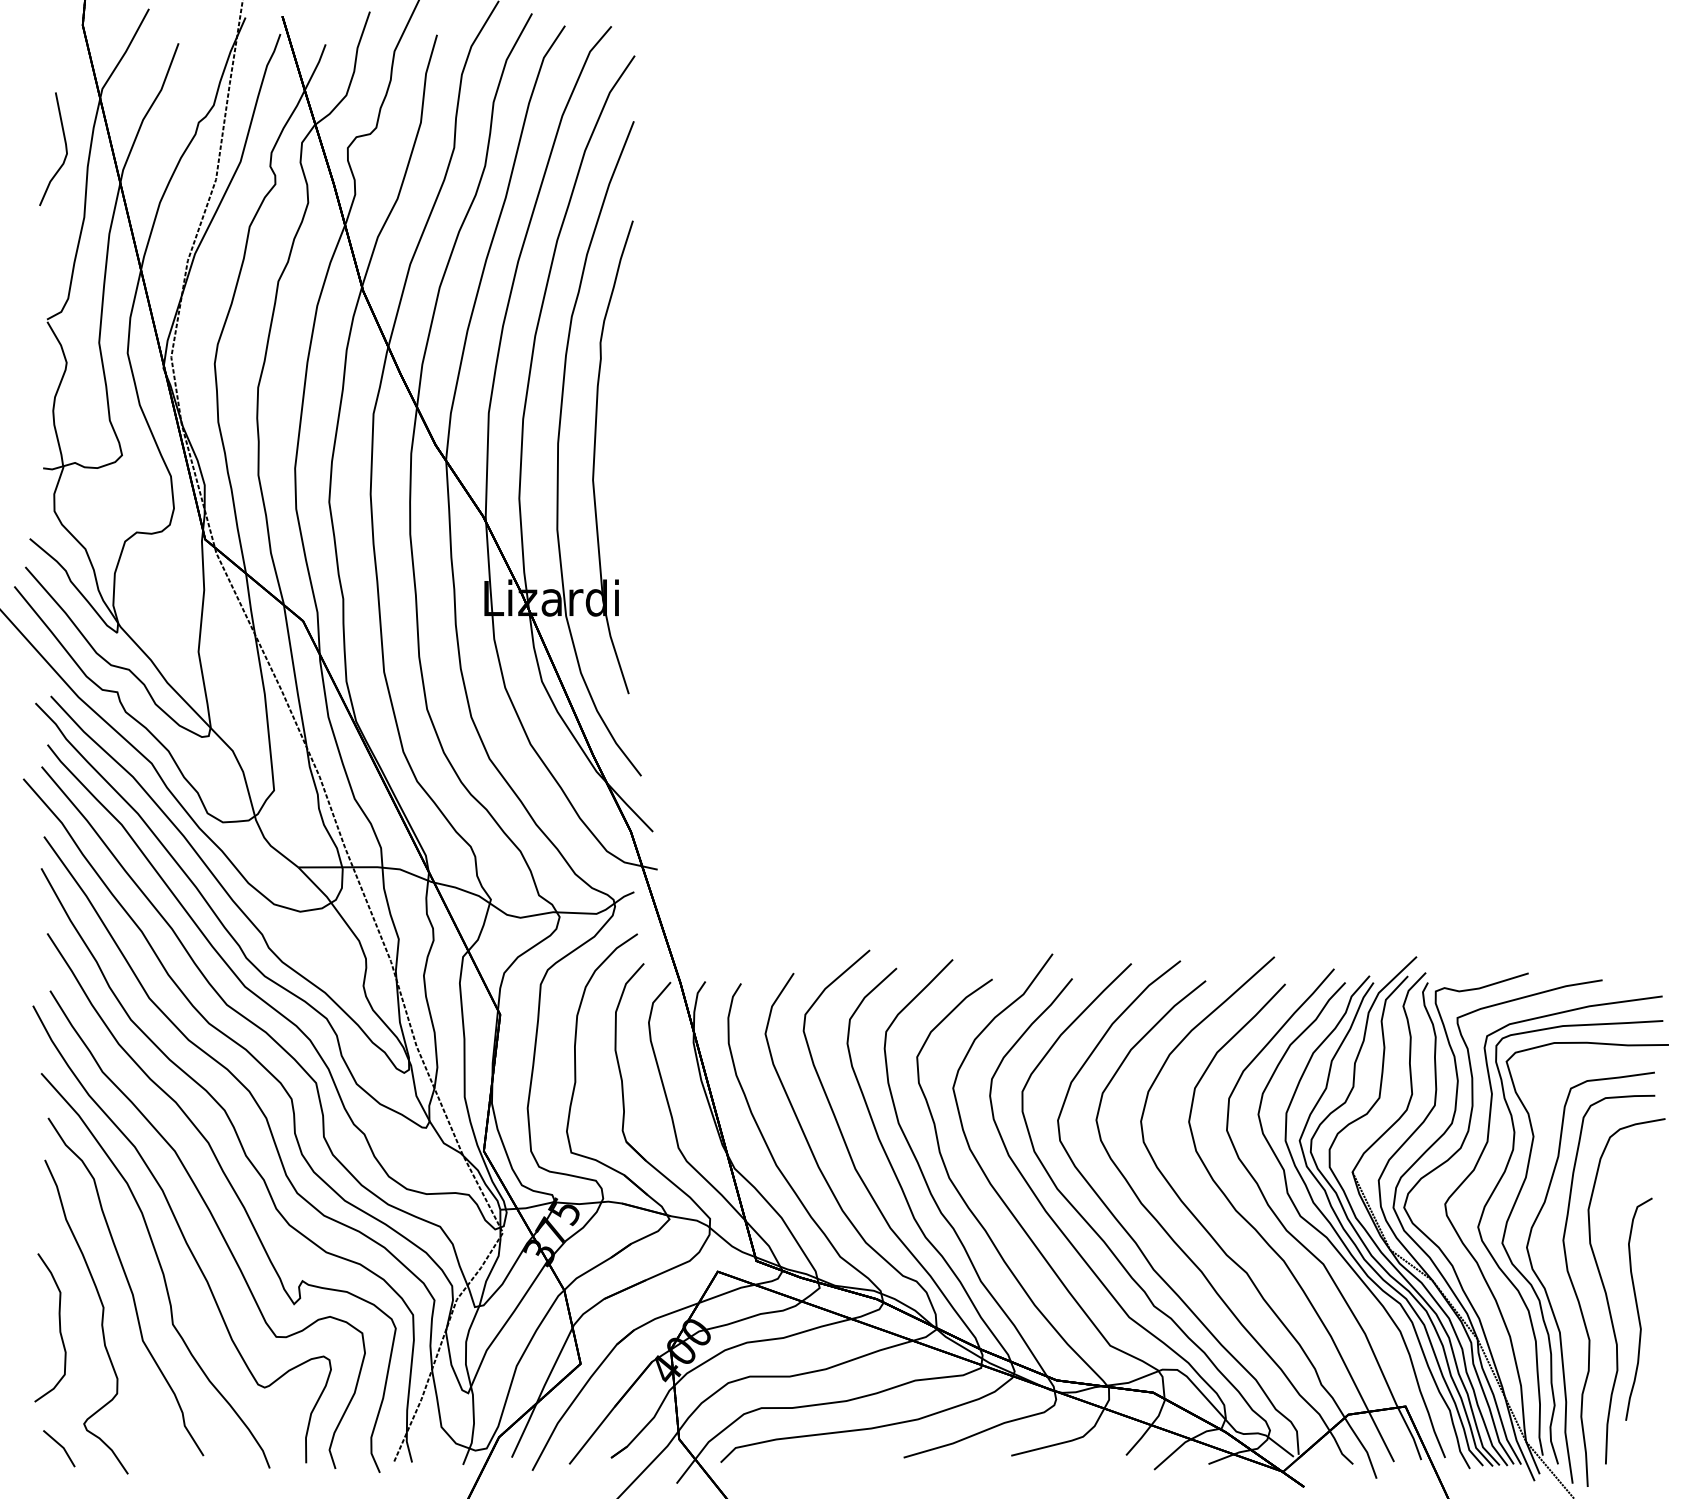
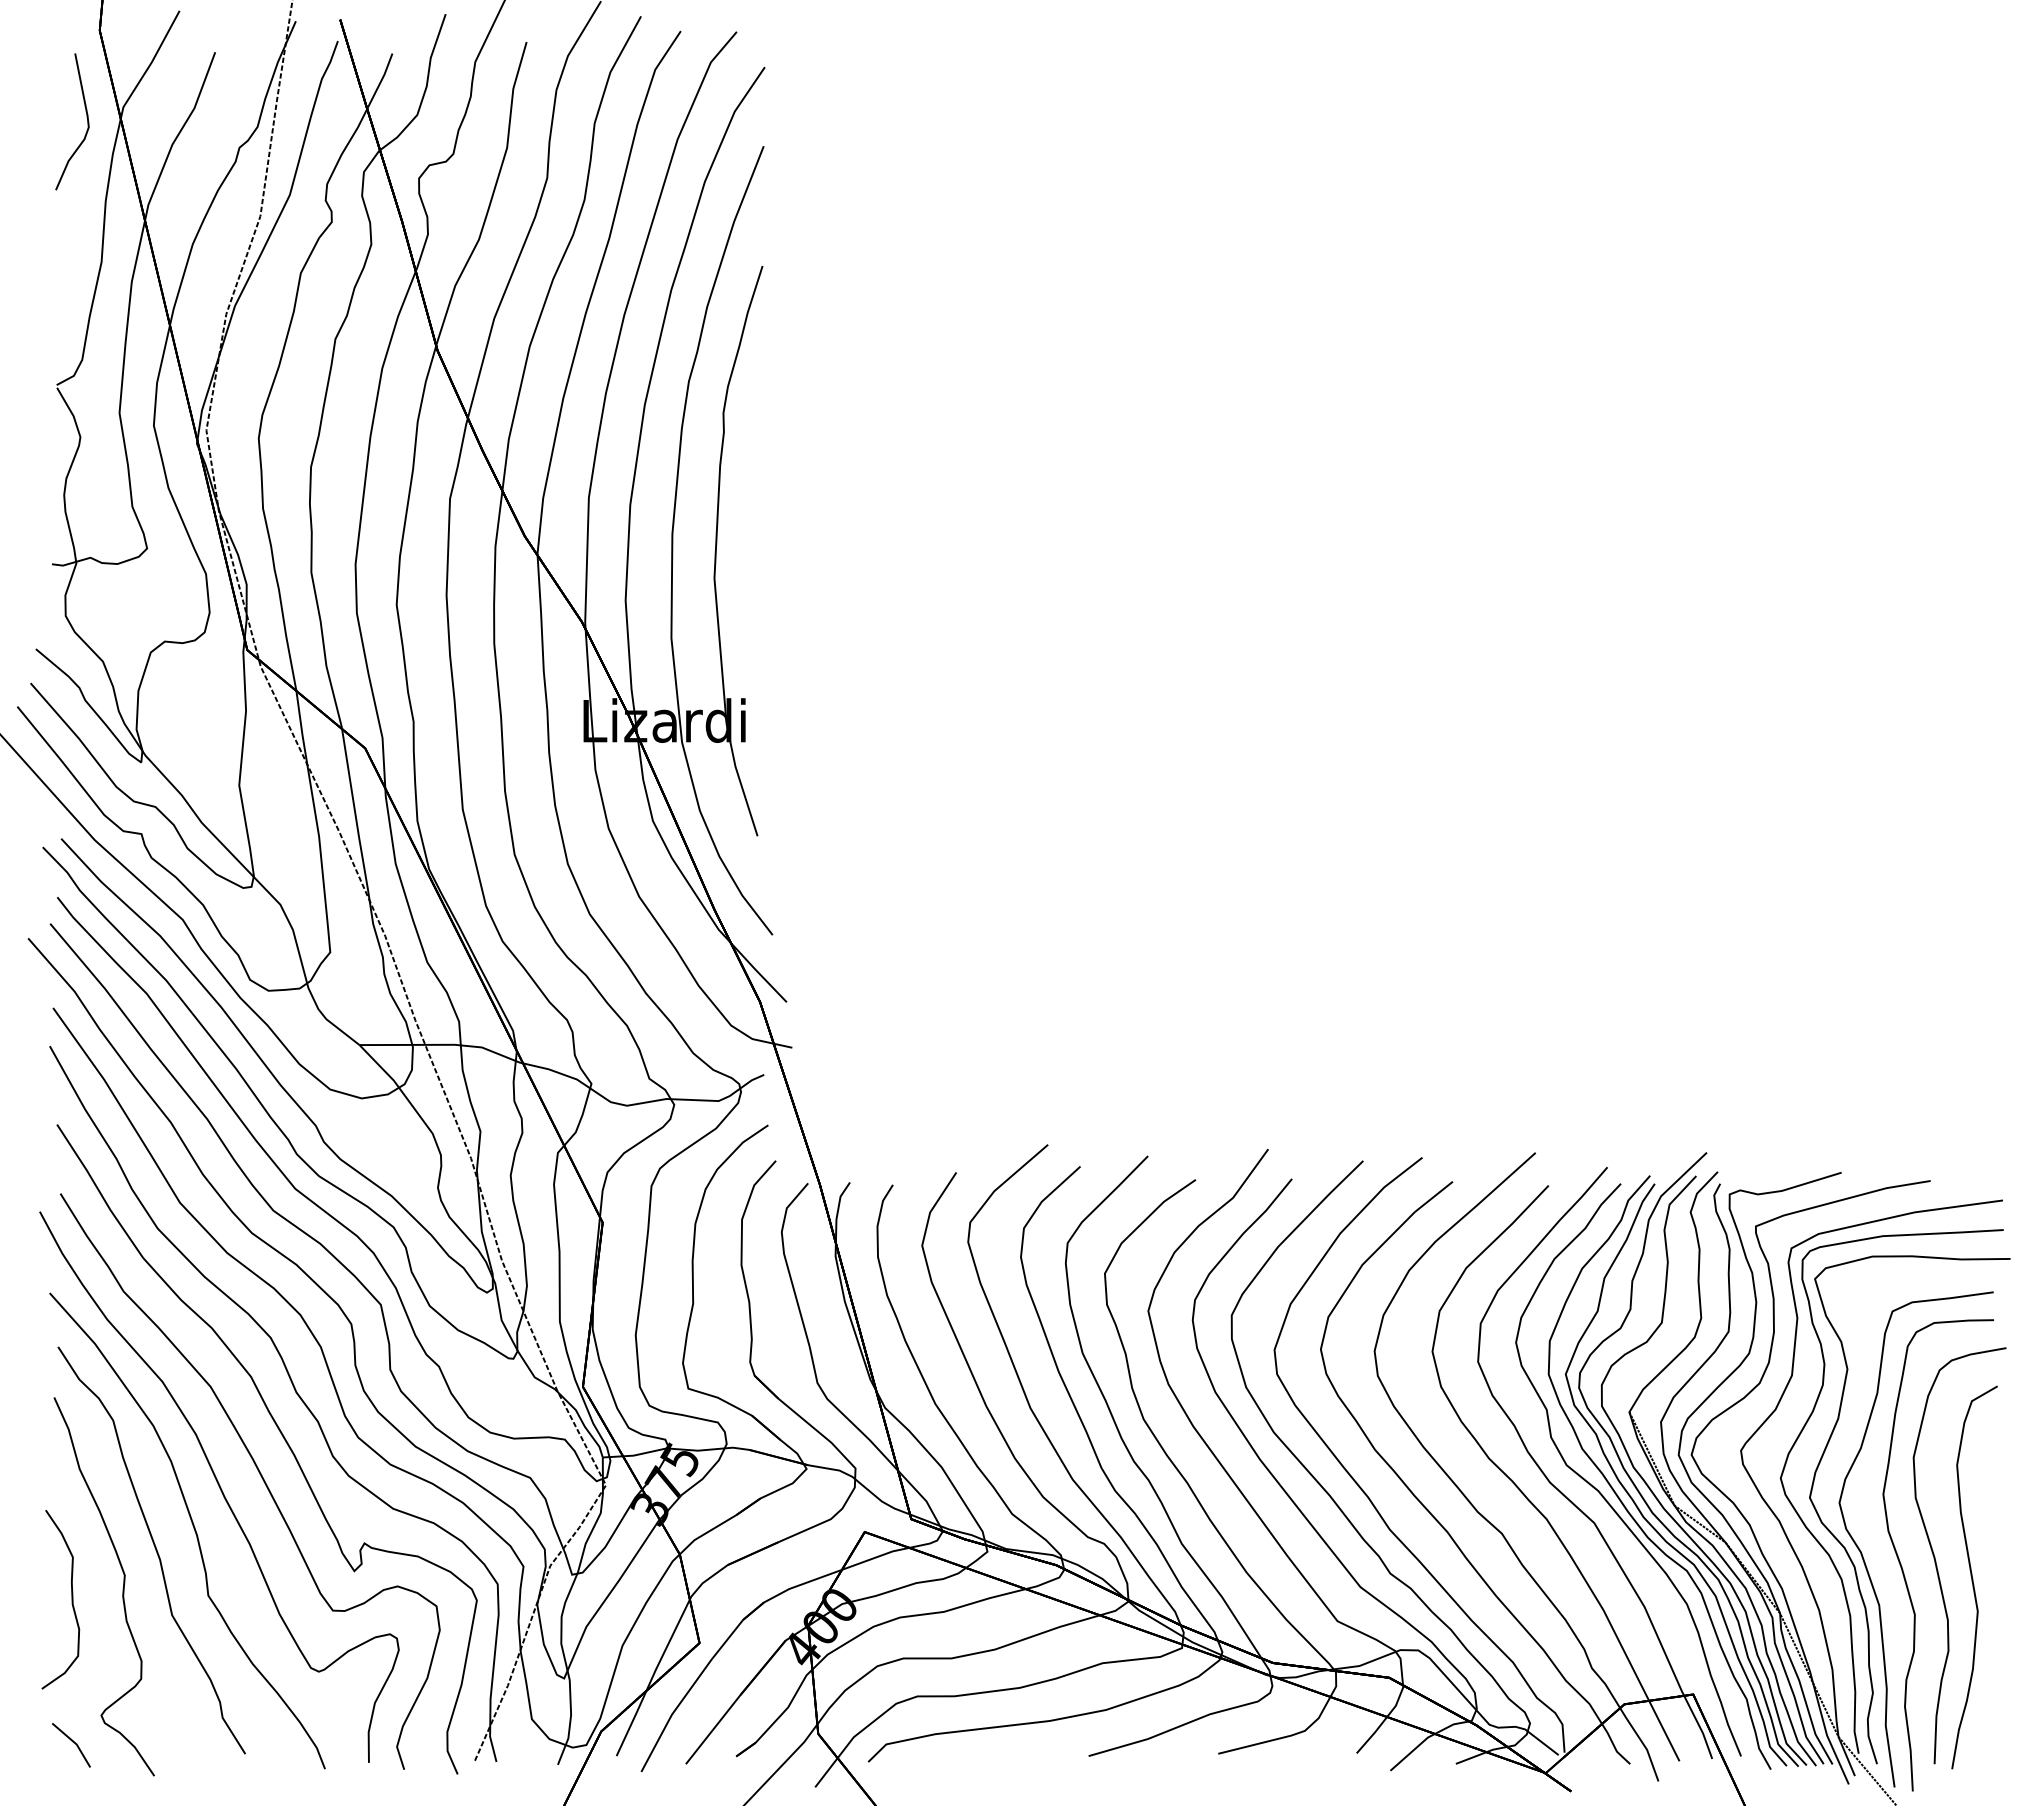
part: (65, 145) -> (86, 117), moved
part: (1639, 1309) -> (1974, 1577), size x1.43

